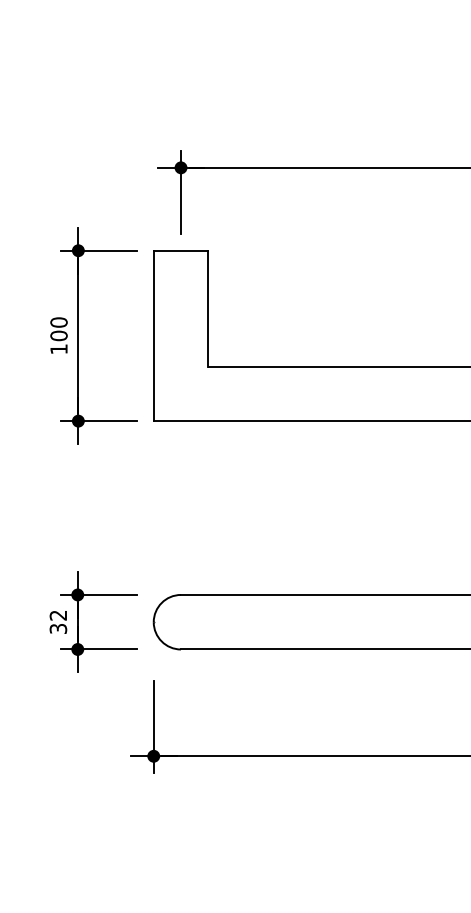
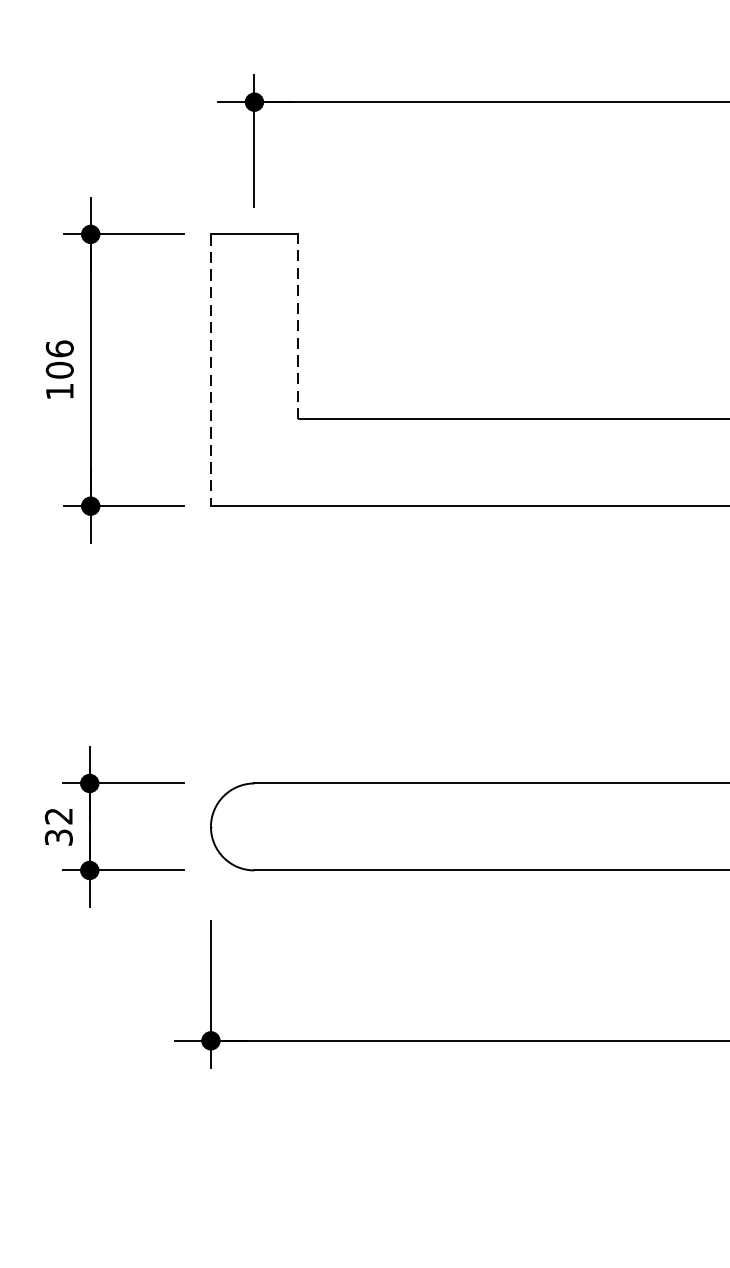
line: (208, 308) -> (298, 326), solid -> dashed
text: (58, 322) -> (59, 348), 100 -> 106
line: (153, 336) -> (210, 371), solid -> dashed

